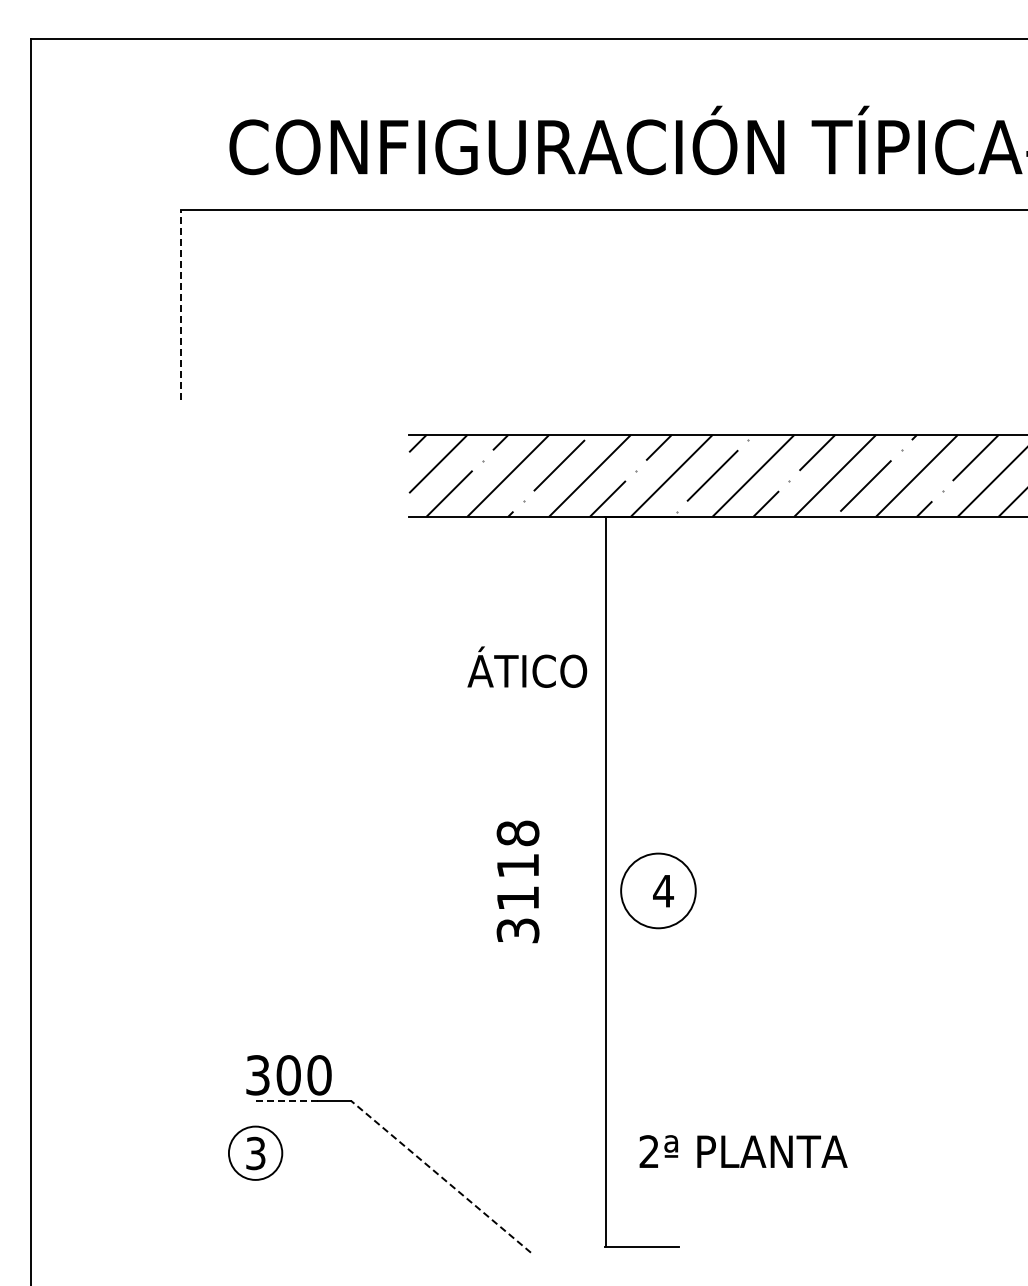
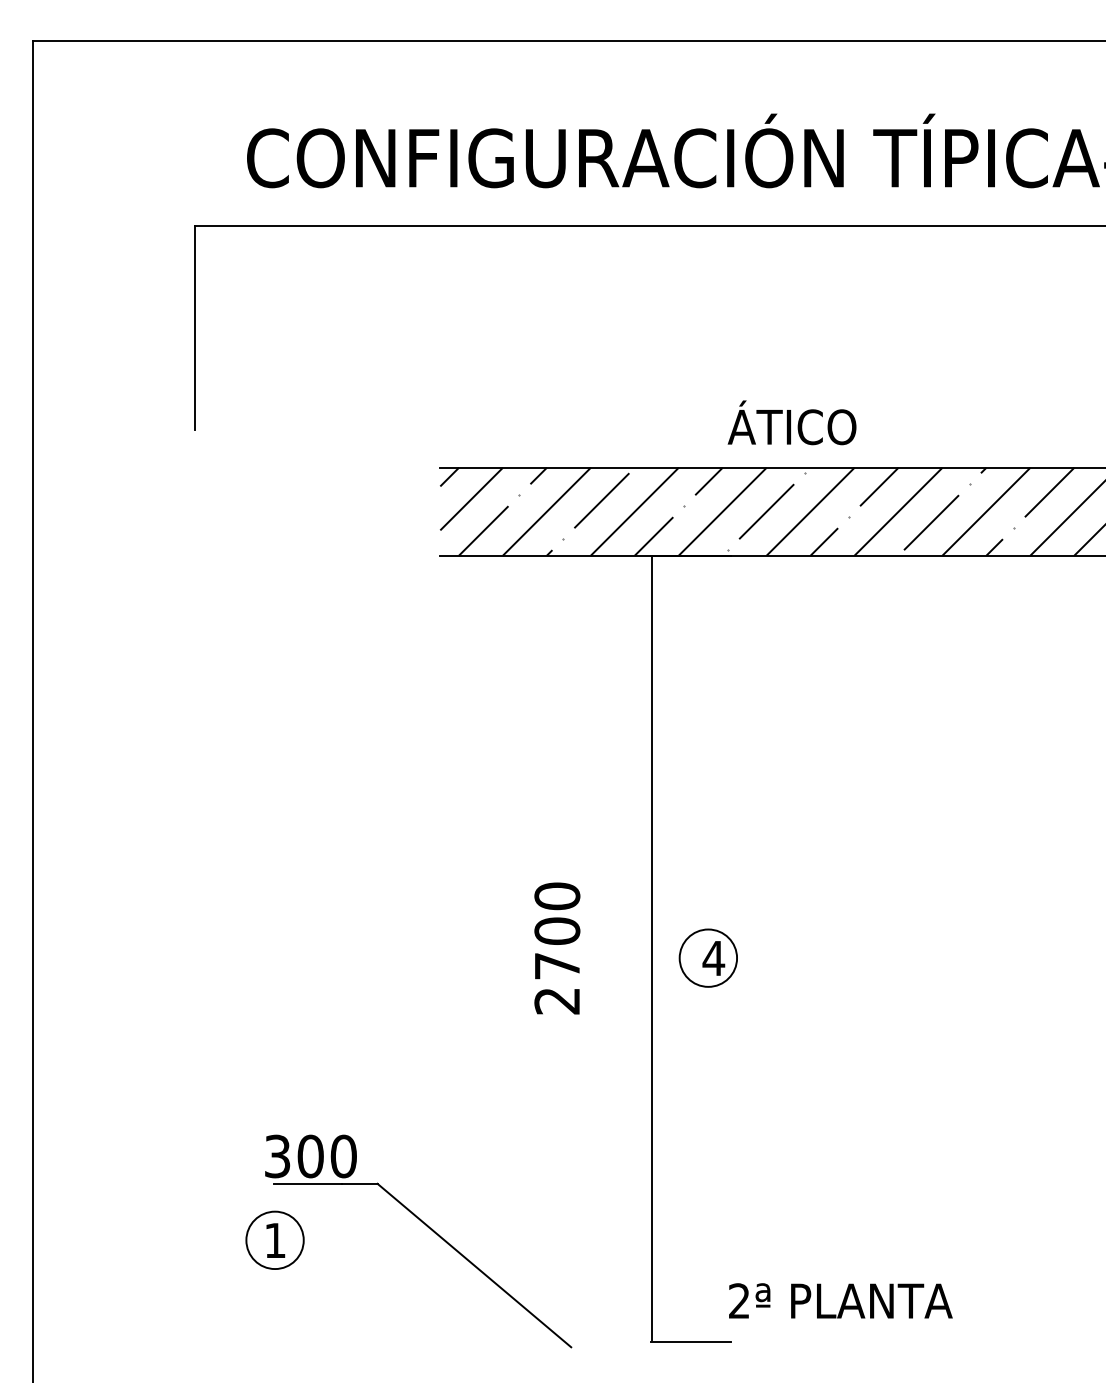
line: (180, 305) -> (194, 328), dashed -> solid
text: (527, 666) -> (792, 422), moved
text: (517, 881) -> (556, 948), 3118 -> 2700
circle: (658, 890) -> (708, 957), size x0.71
line: (286, 1100) -> (308, 1183), dashed -> solid
text: (743, 1151) -> (840, 1300), moved
text: (255, 1153) -> (274, 1240), 3 -> 1
line: (440, 1176) -> (473, 1265), dashed -> solid

